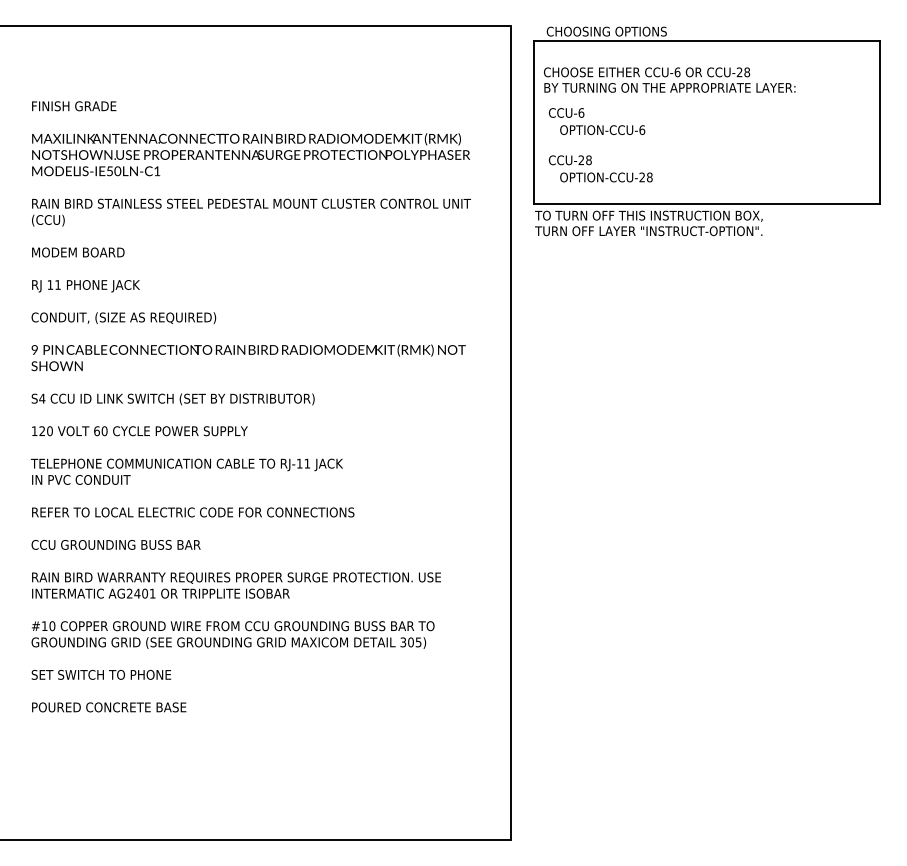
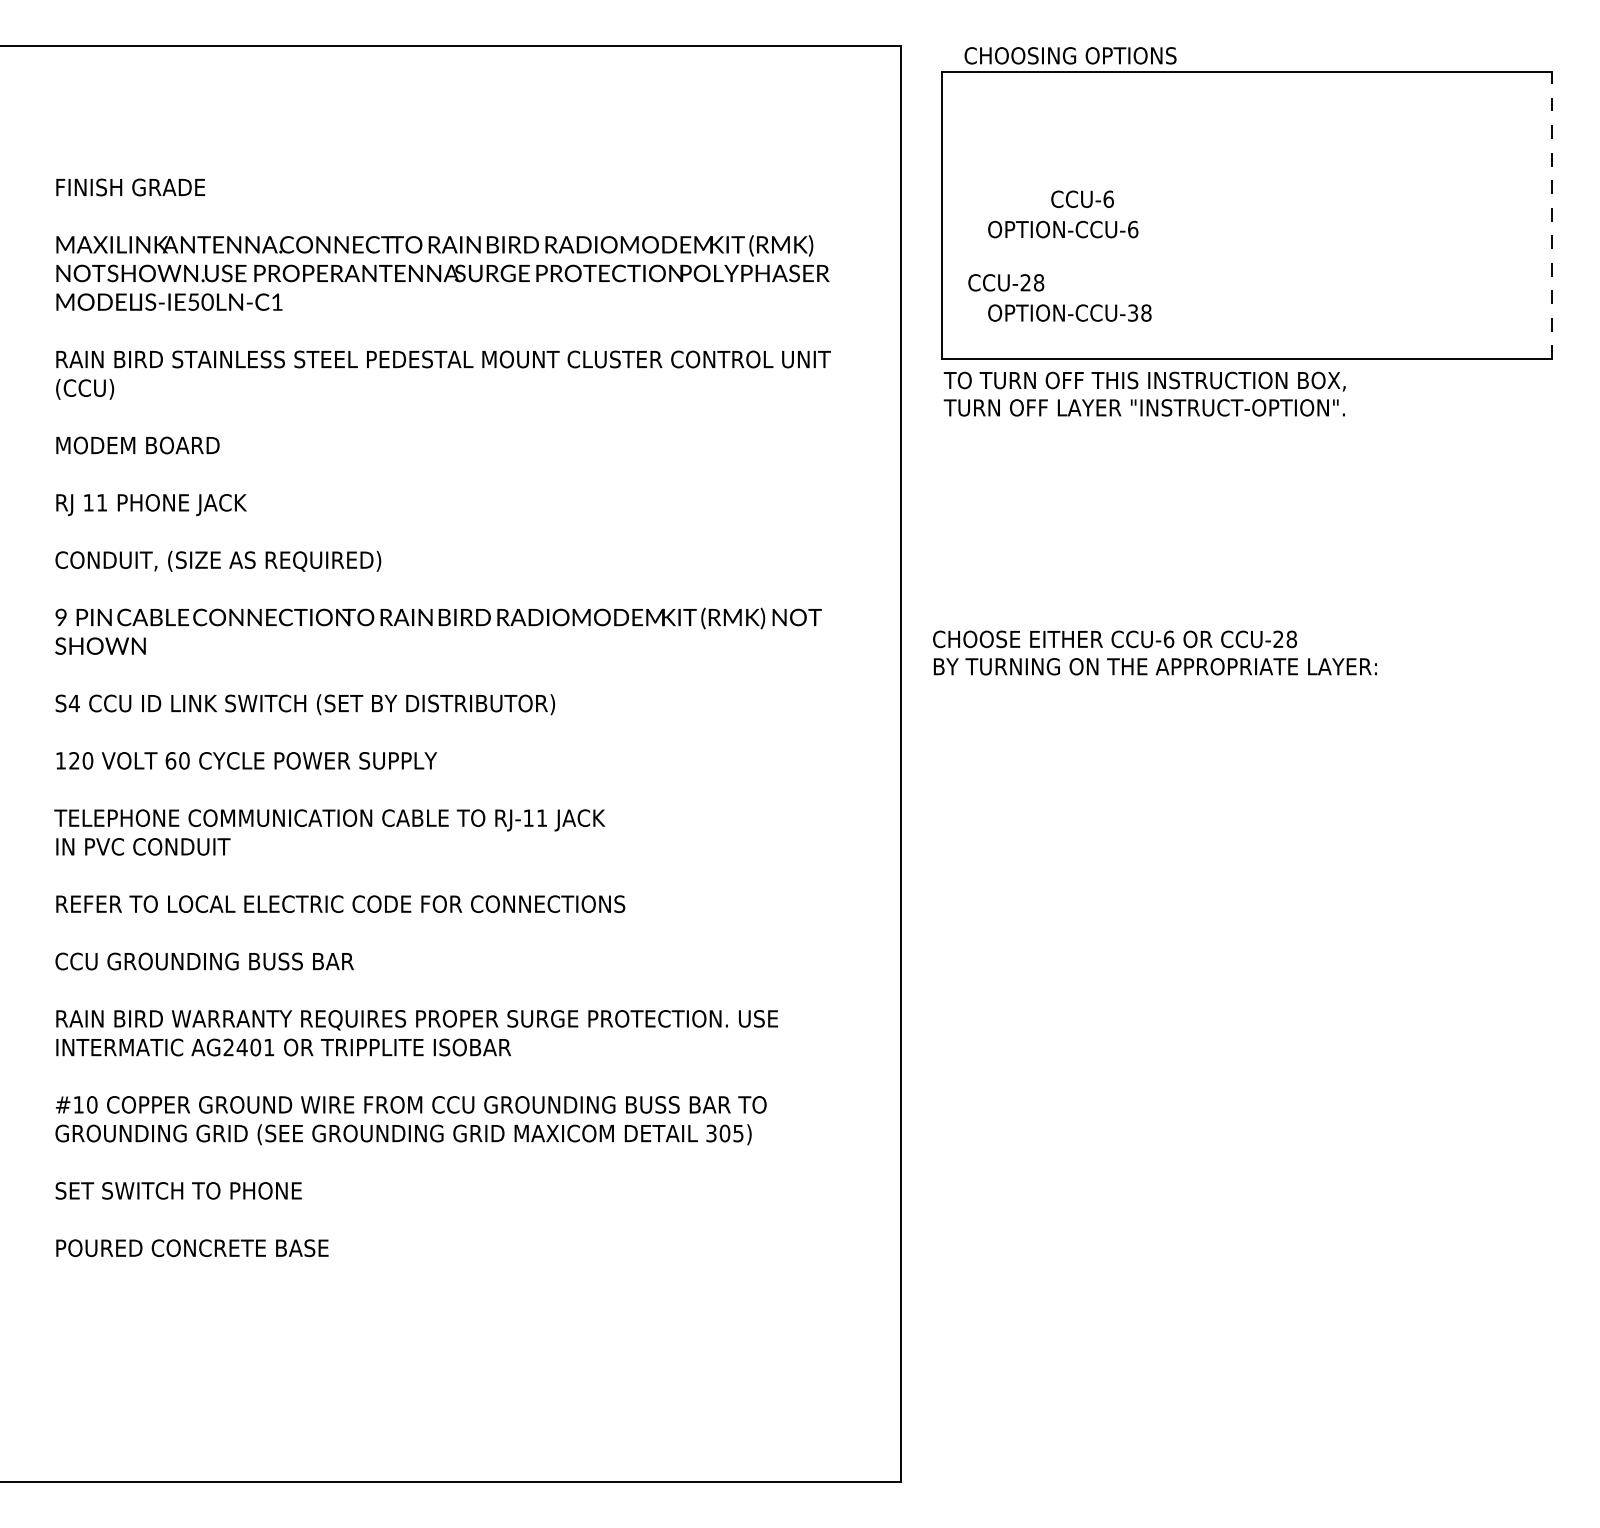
text: (669, 79) -> (1154, 651), moved
text: (566, 112) -> (1082, 198), moved
line: (879, 121) -> (1551, 214), solid -> dashed
text: (642, 177) -> (1133, 313), OPTION-CCU-28 -> OPTION-CCU-38

